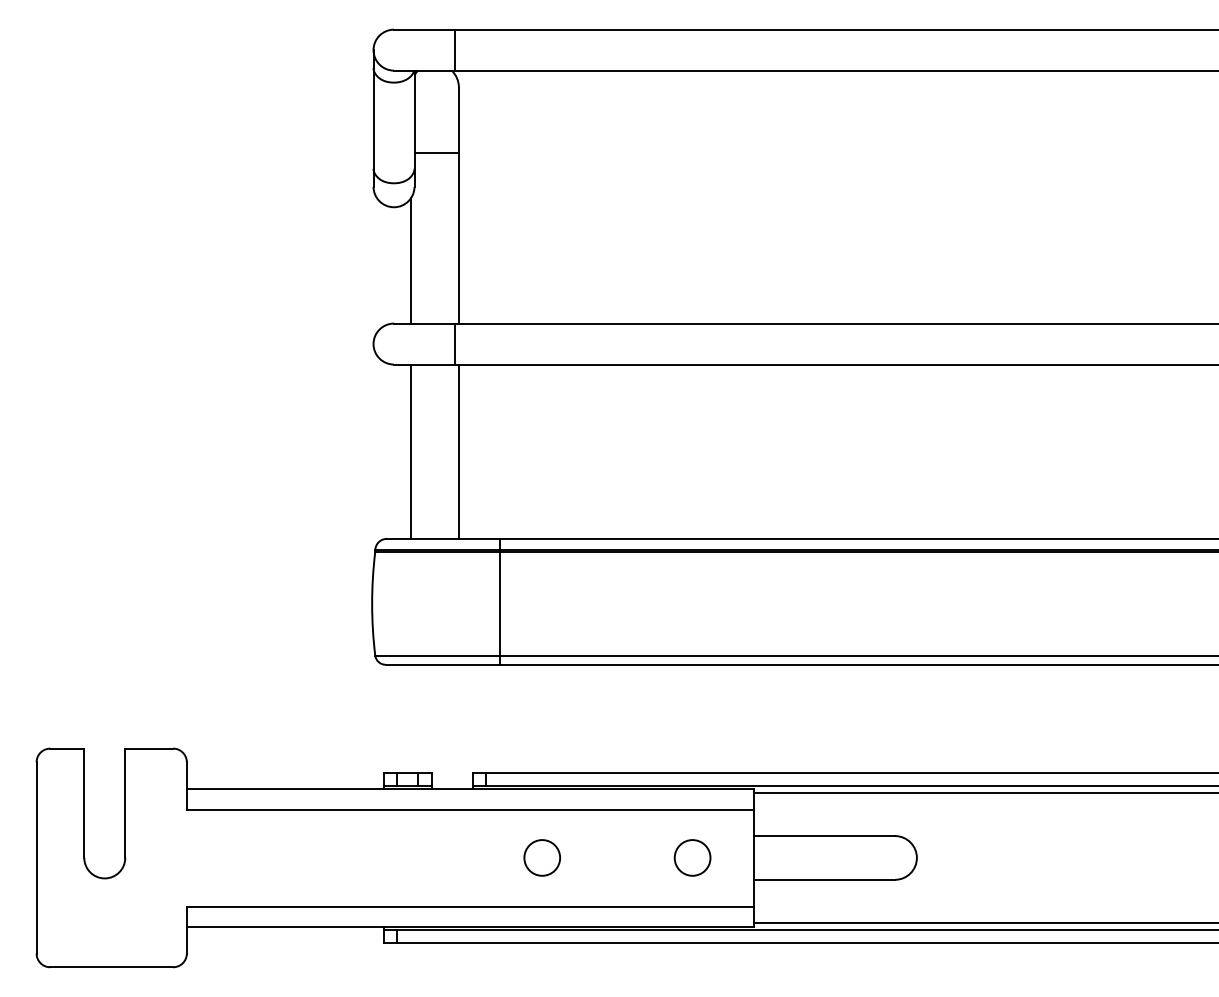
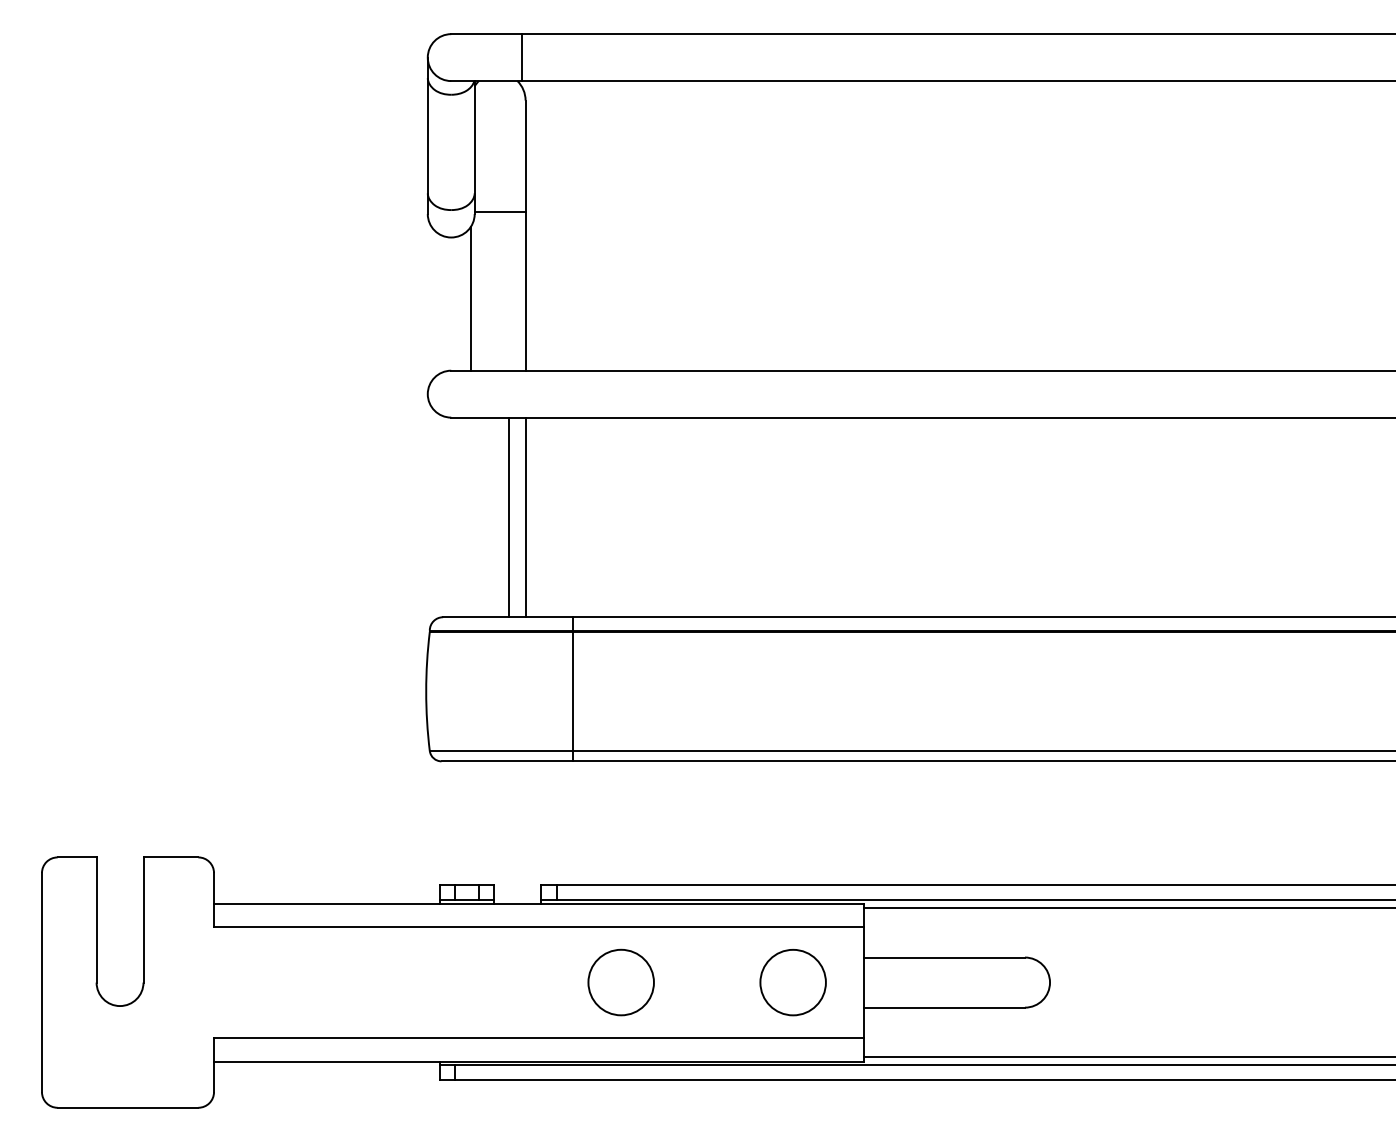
line: (436, 152) -> (499, 211), moved
line: (455, 343) -> (521, 393), removed
line: (411, 451) -> (509, 517), moved
circle: (541, 857) -> (620, 982), size x1.6
circle: (692, 857) -> (793, 982), size x1.6

